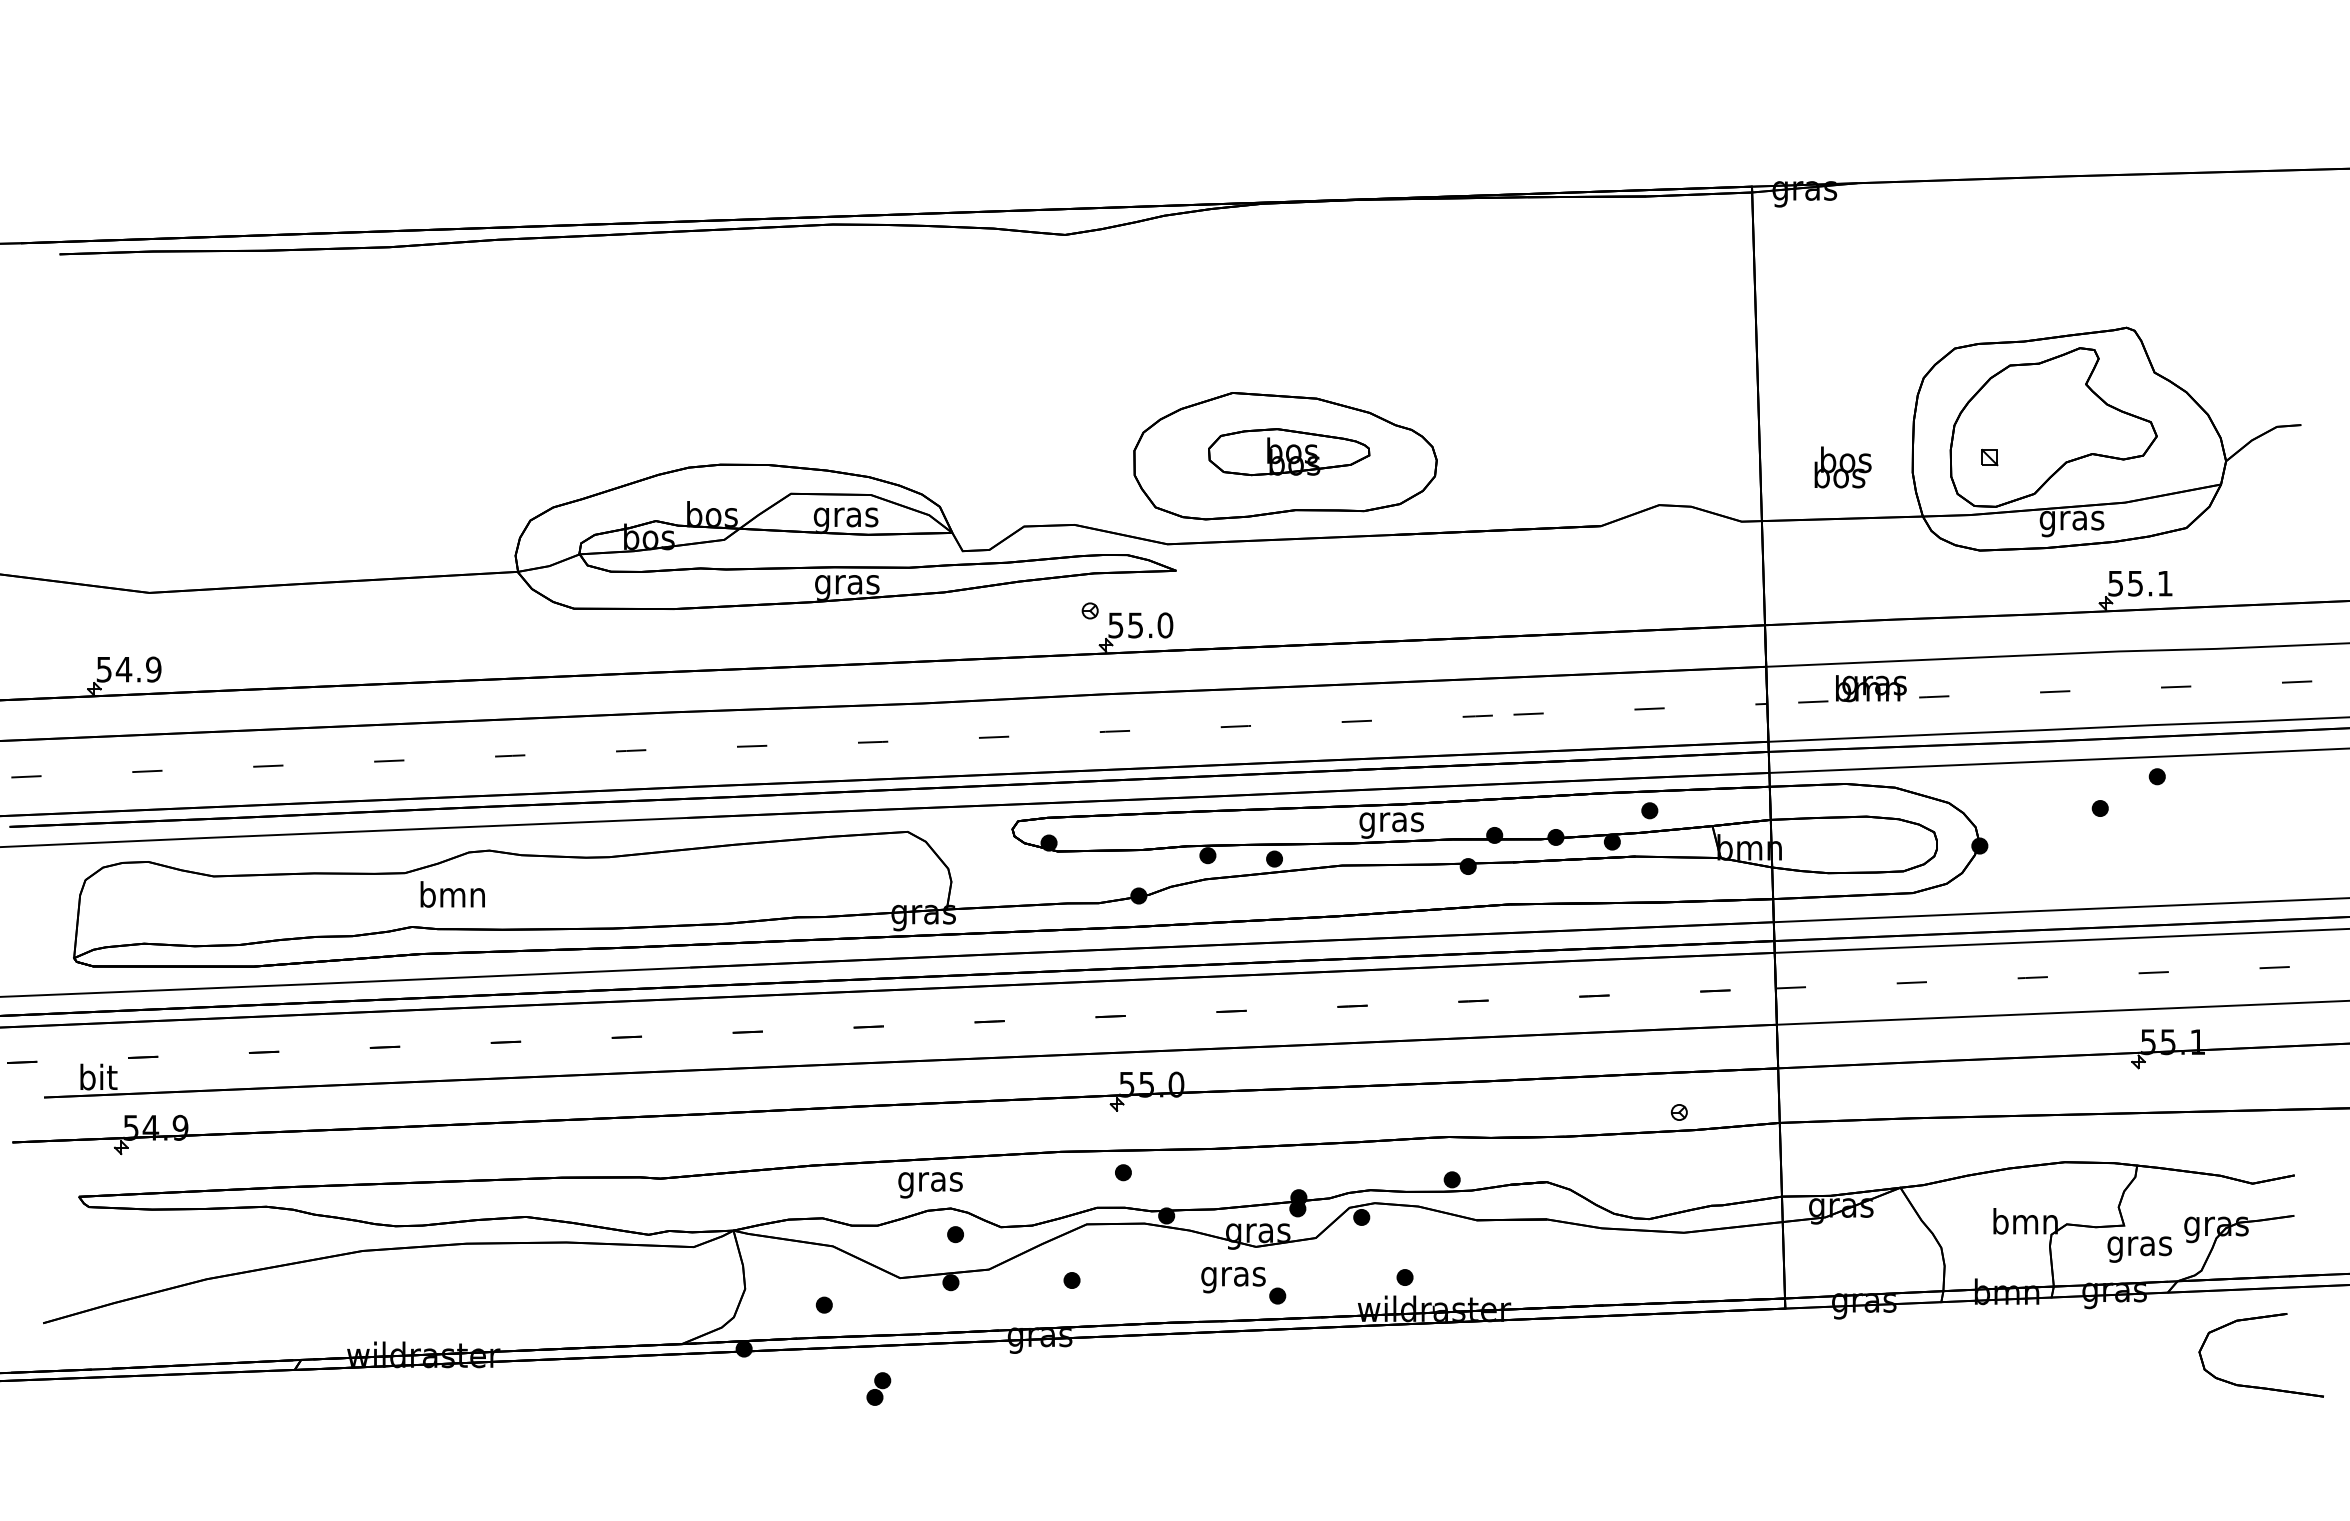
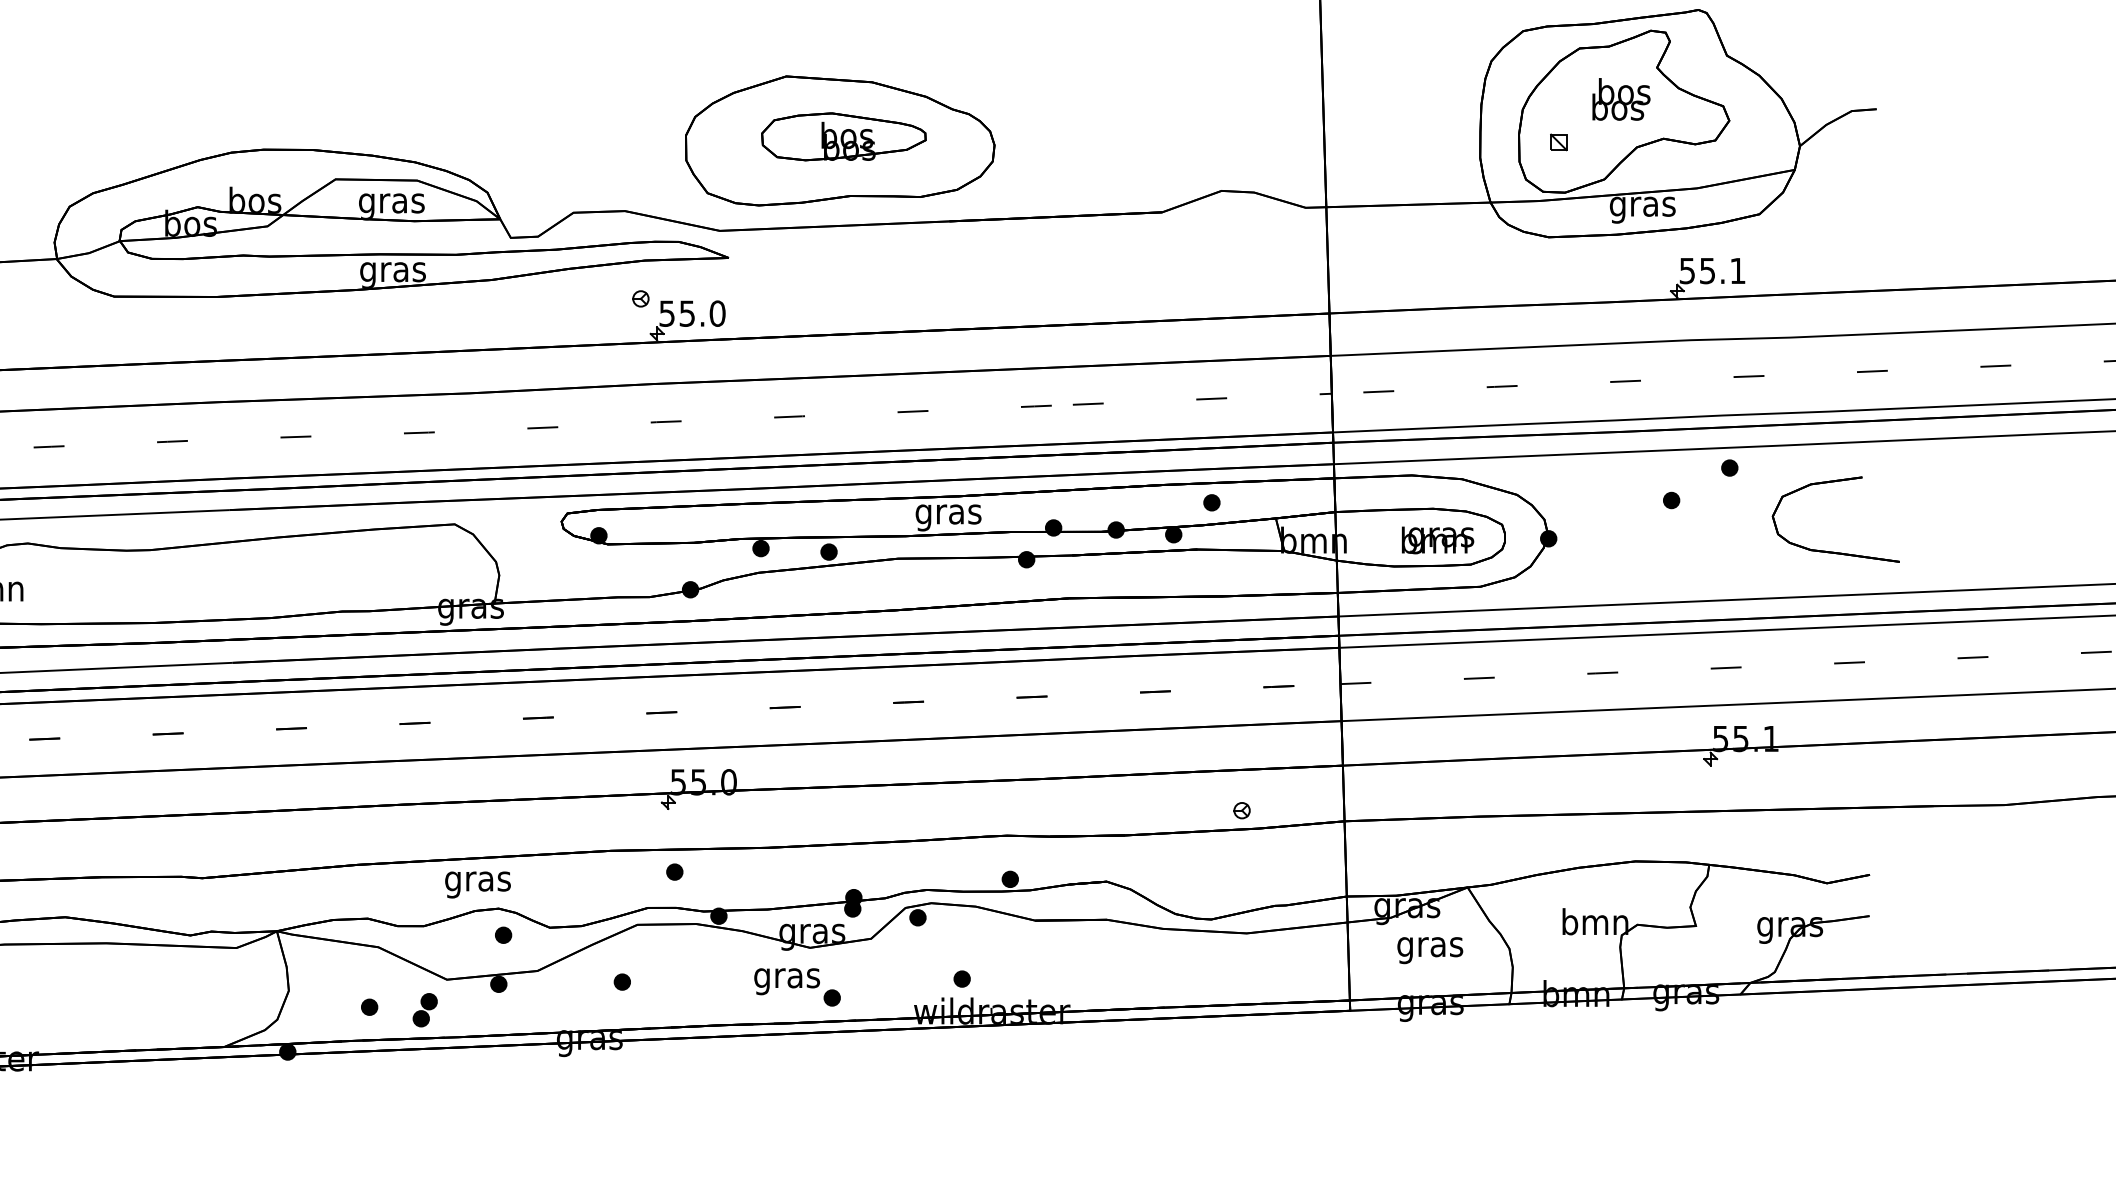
text: (1842, 467) -> (1620, 99), moved
text: (1871, 688) -> (1438, 540), moved
text: (2139, 1249) -> (1429, 950), moved
part: (2259, 1386) -> (1834, 551), moved
part: (878, 1388) -> (424, 1009), moved

